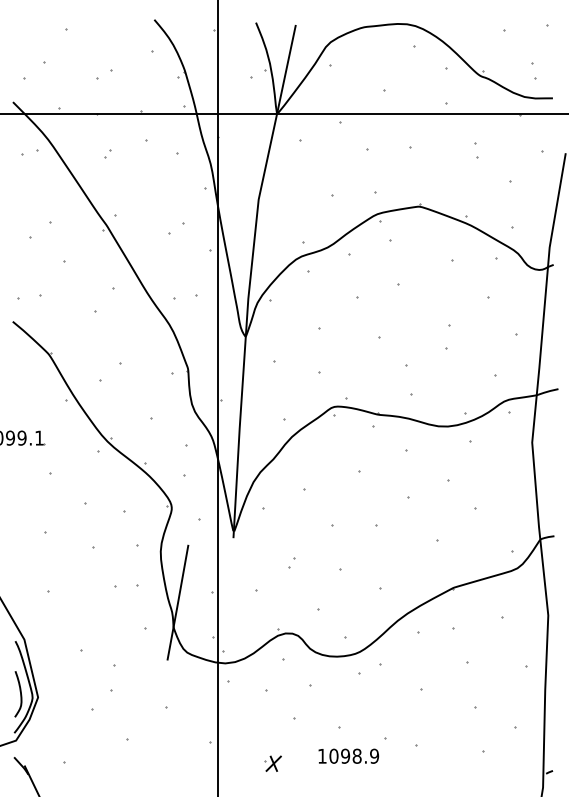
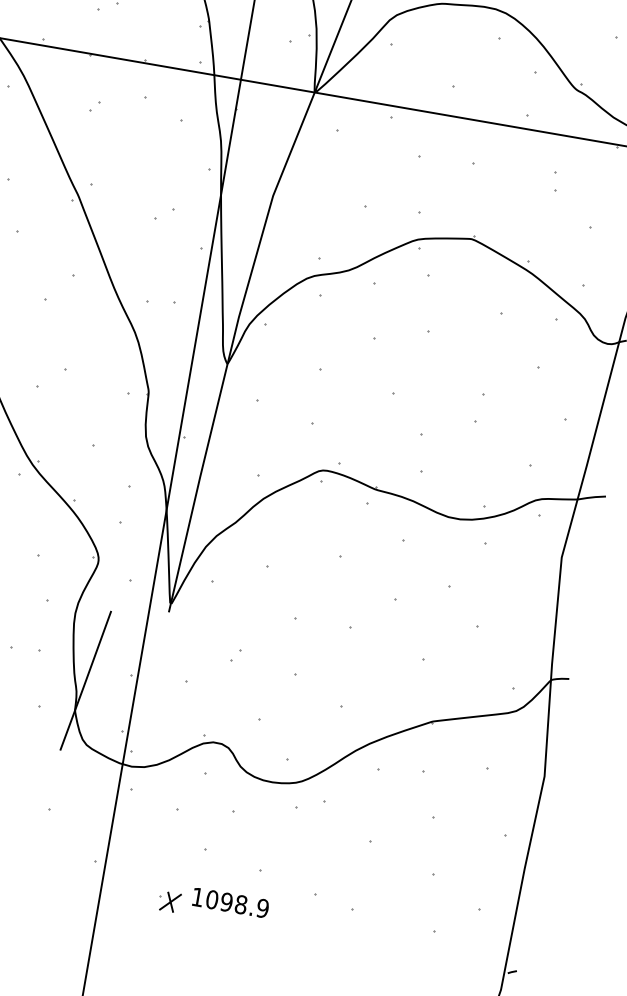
text: (348, 755) -> (230, 901), moved

